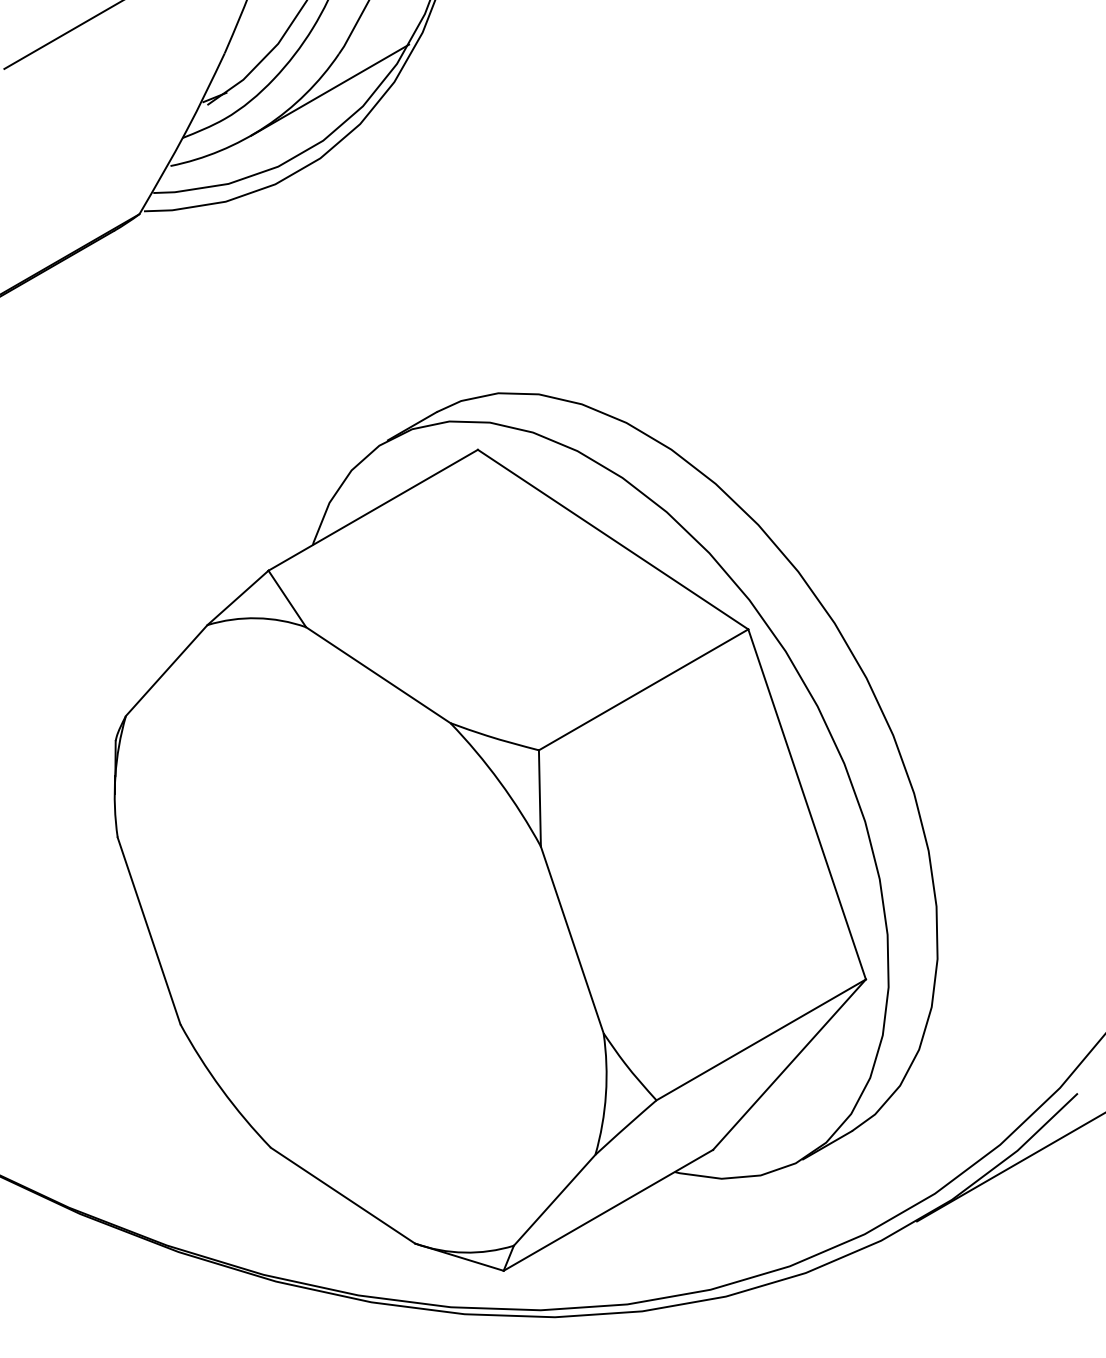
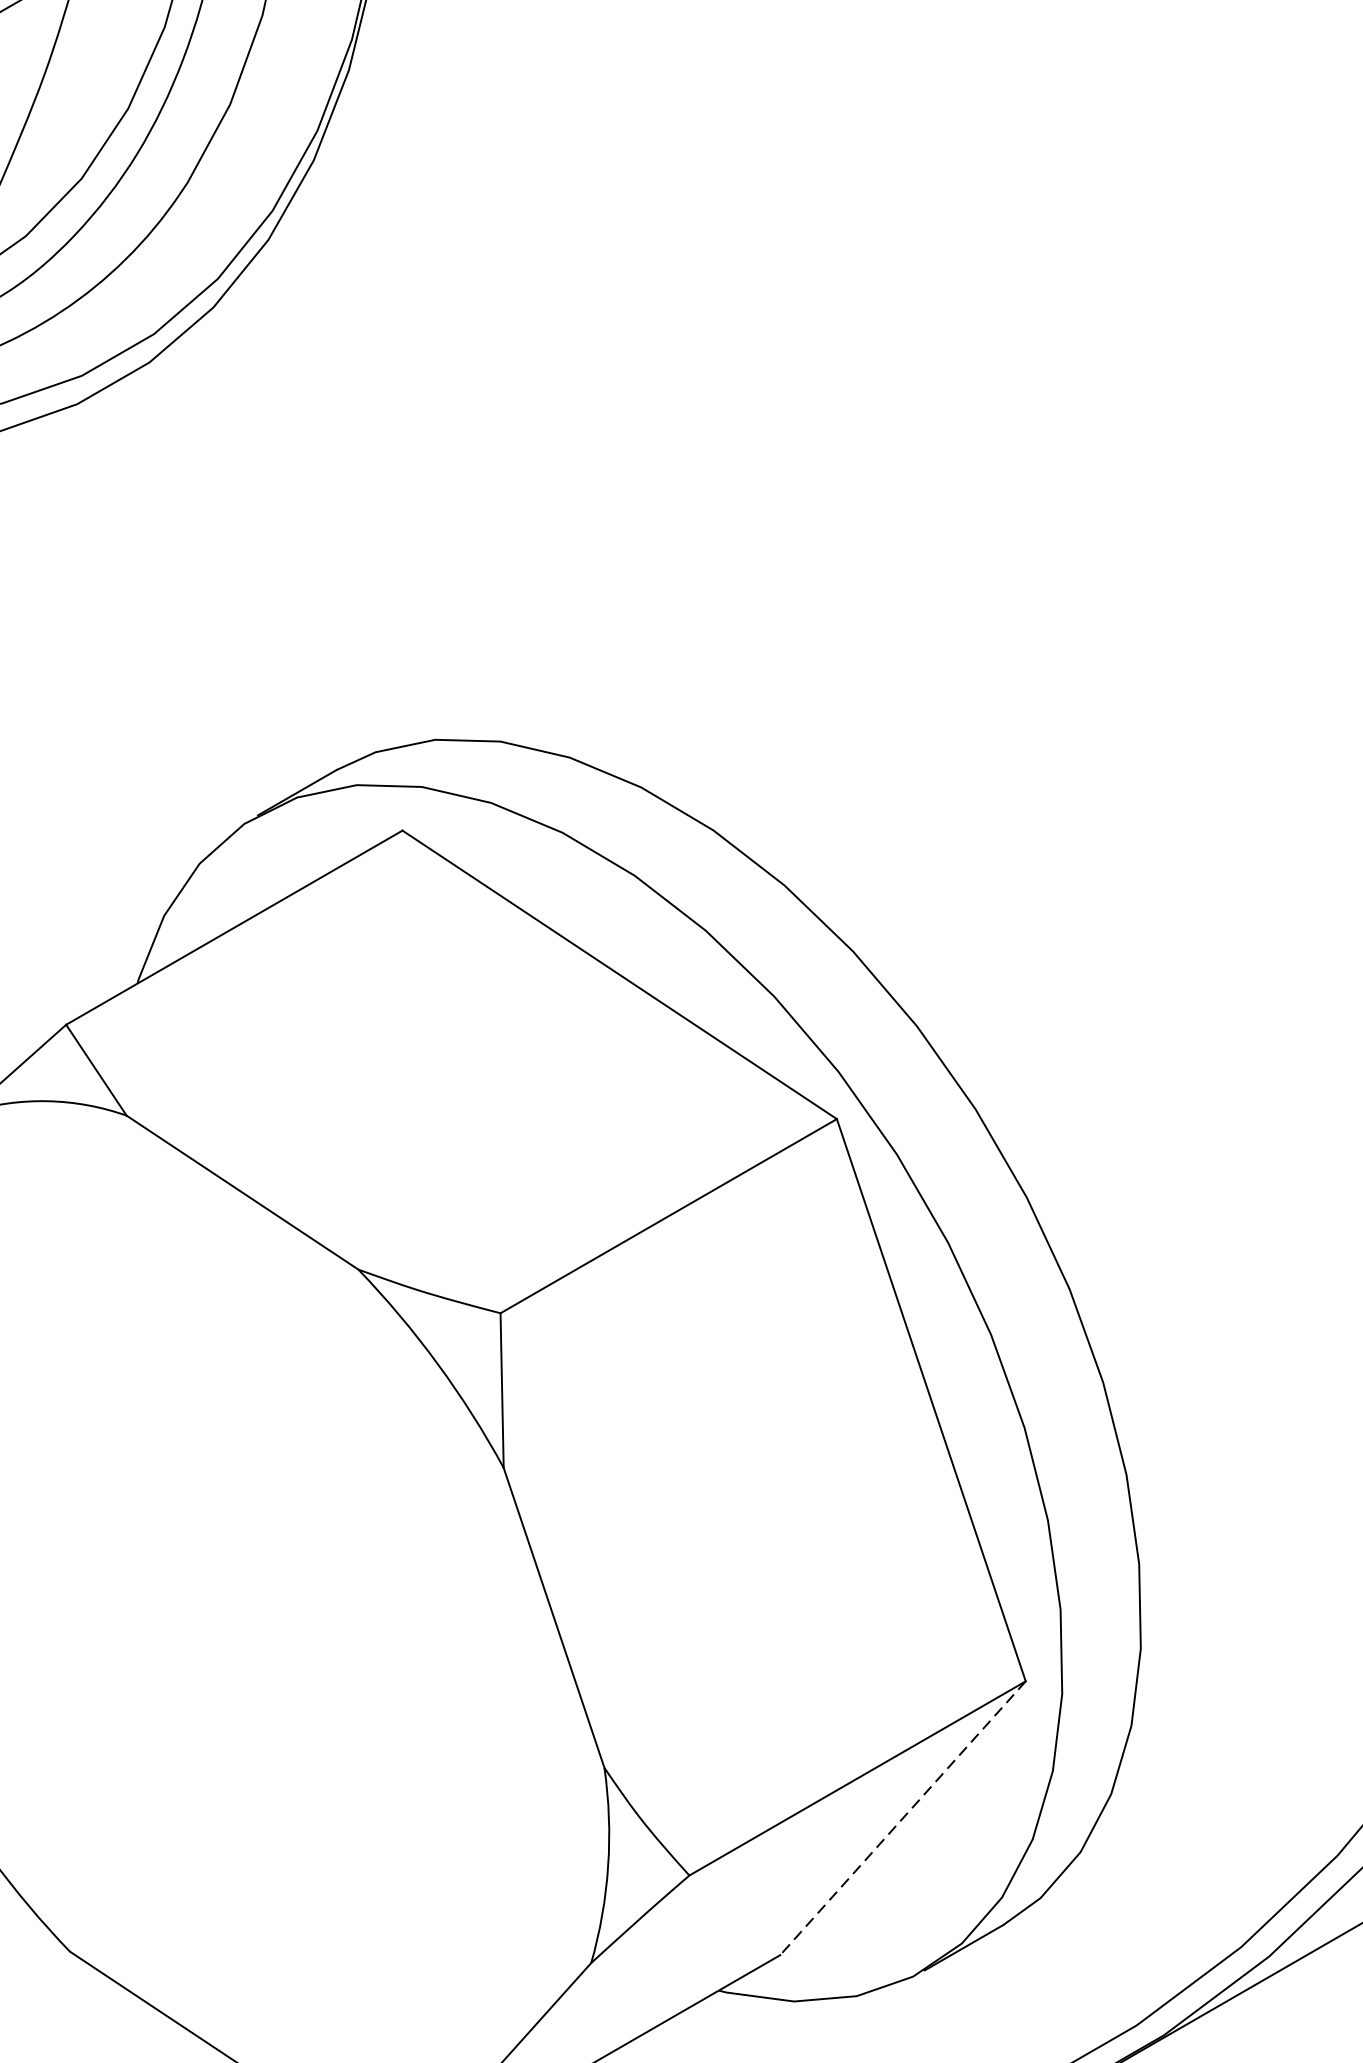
line: (330, 89) -> (165, 251), removed
line: (789, 1065) -> (902, 1819), solid -> dashed

